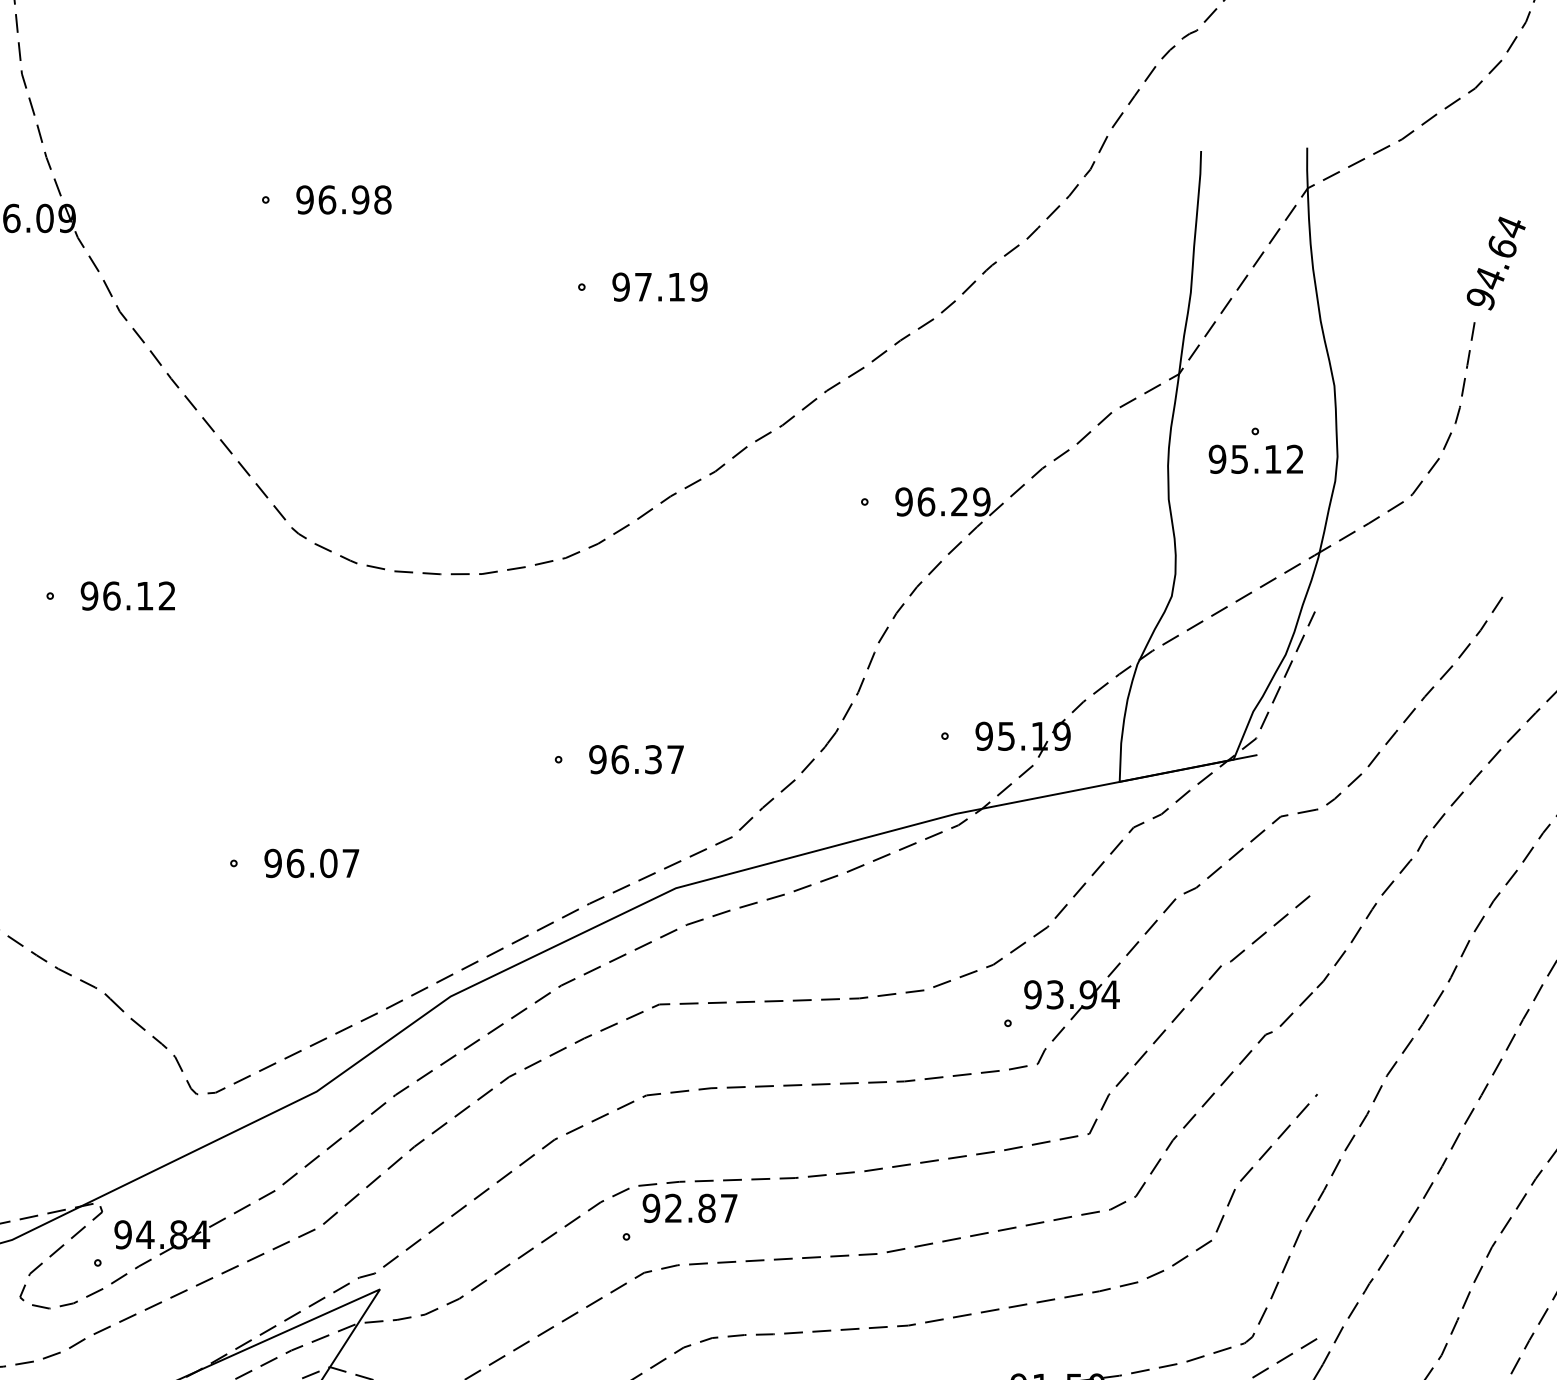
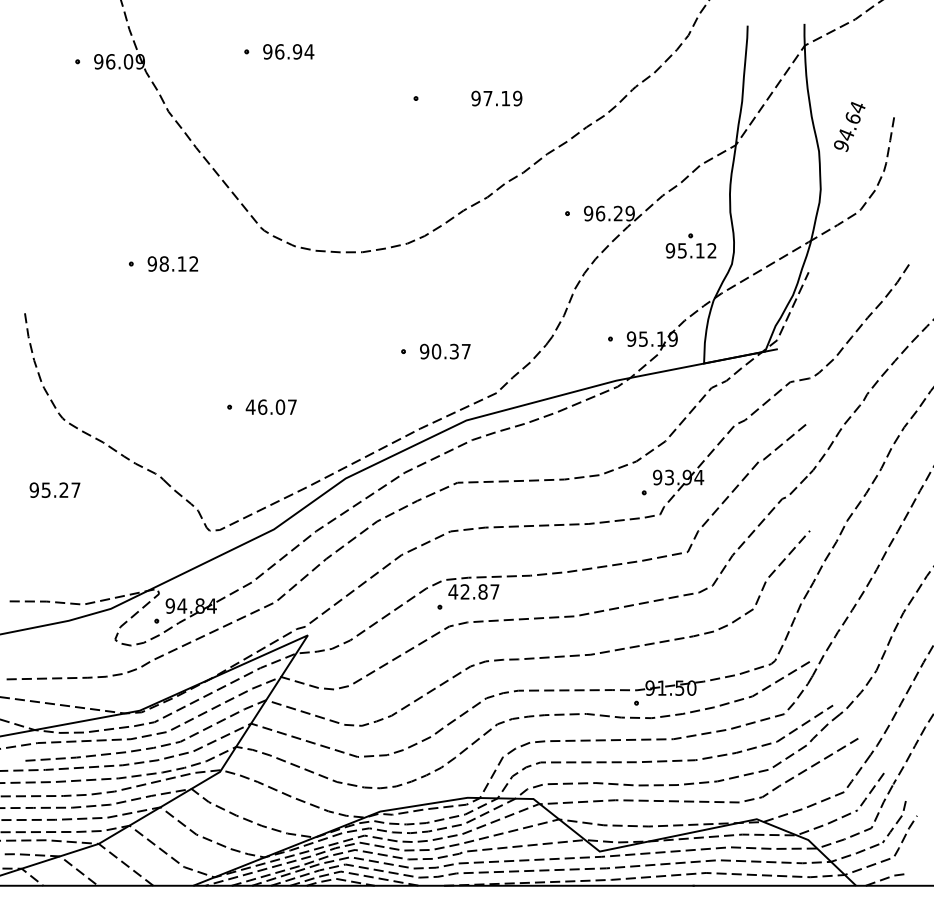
text: (382, 199) -> (309, 51), 96.98 -> 96.94
text: (1495, 262) -> (849, 126), moved
text: (659, 287) -> (496, 98), moved
part: (1254, 449) -> (690, 245), moved
text: (110, 595) -> (163, 263), 96.12 -> 98.12
text: (620, 759) -> (436, 351), 96.37 -> 90.37
text: (272, 862) -> (250, 406), 96.07 -> 46.07
text: (651, 1207) -> (453, 591), 92.87 -> 42.87

